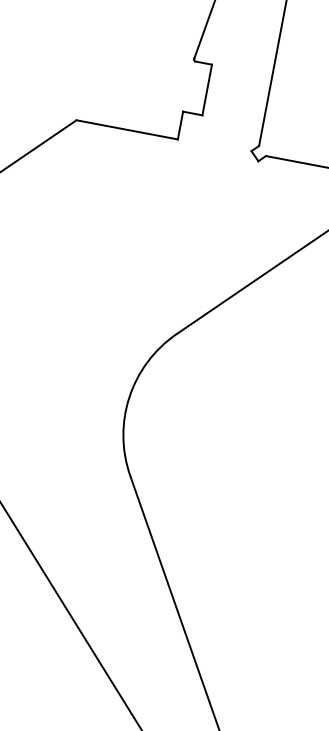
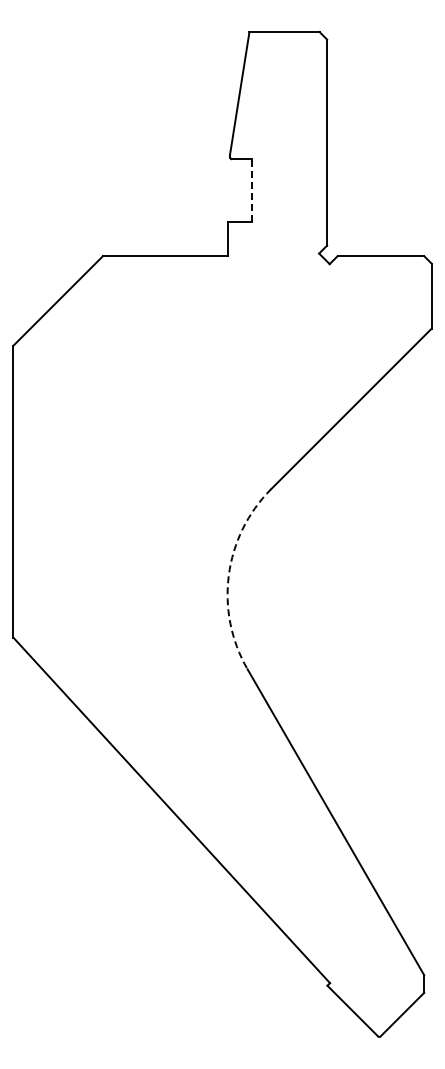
line: (207, 89) -> (252, 189), solid -> dashed
arc: (129, 397) -> (228, 575), solid -> dashed

